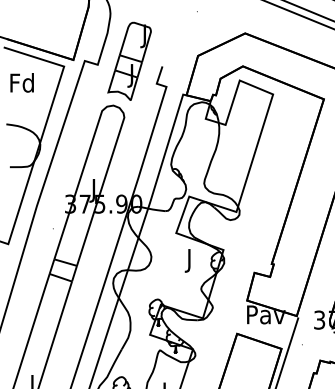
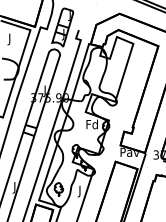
text: (21, 85) -> (9, 39), Fd -> J
text: (188, 260) -> (91, 125), J -> Fd

